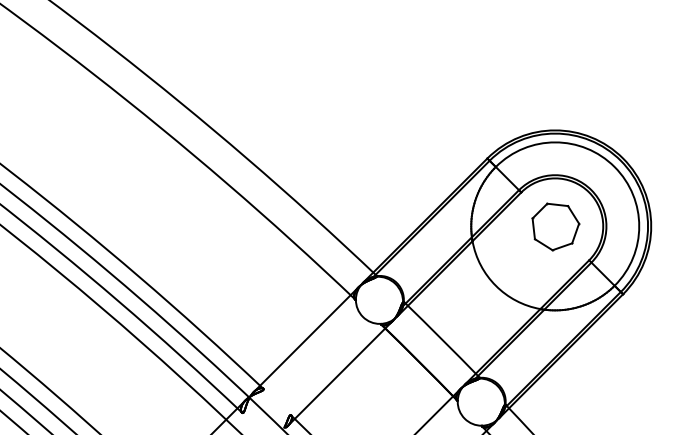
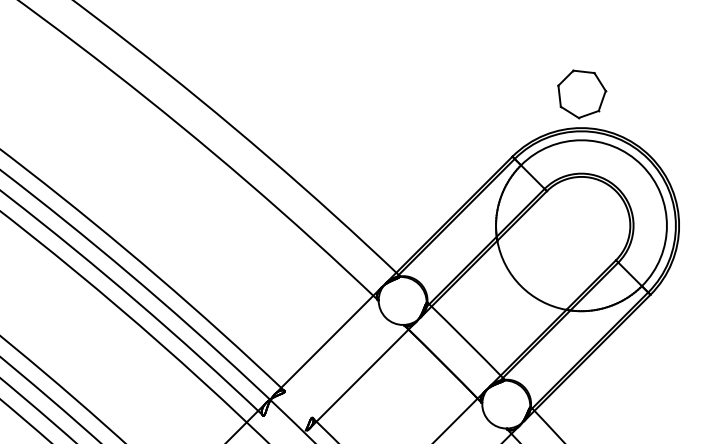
part: (556, 227) -> (582, 94), moved

